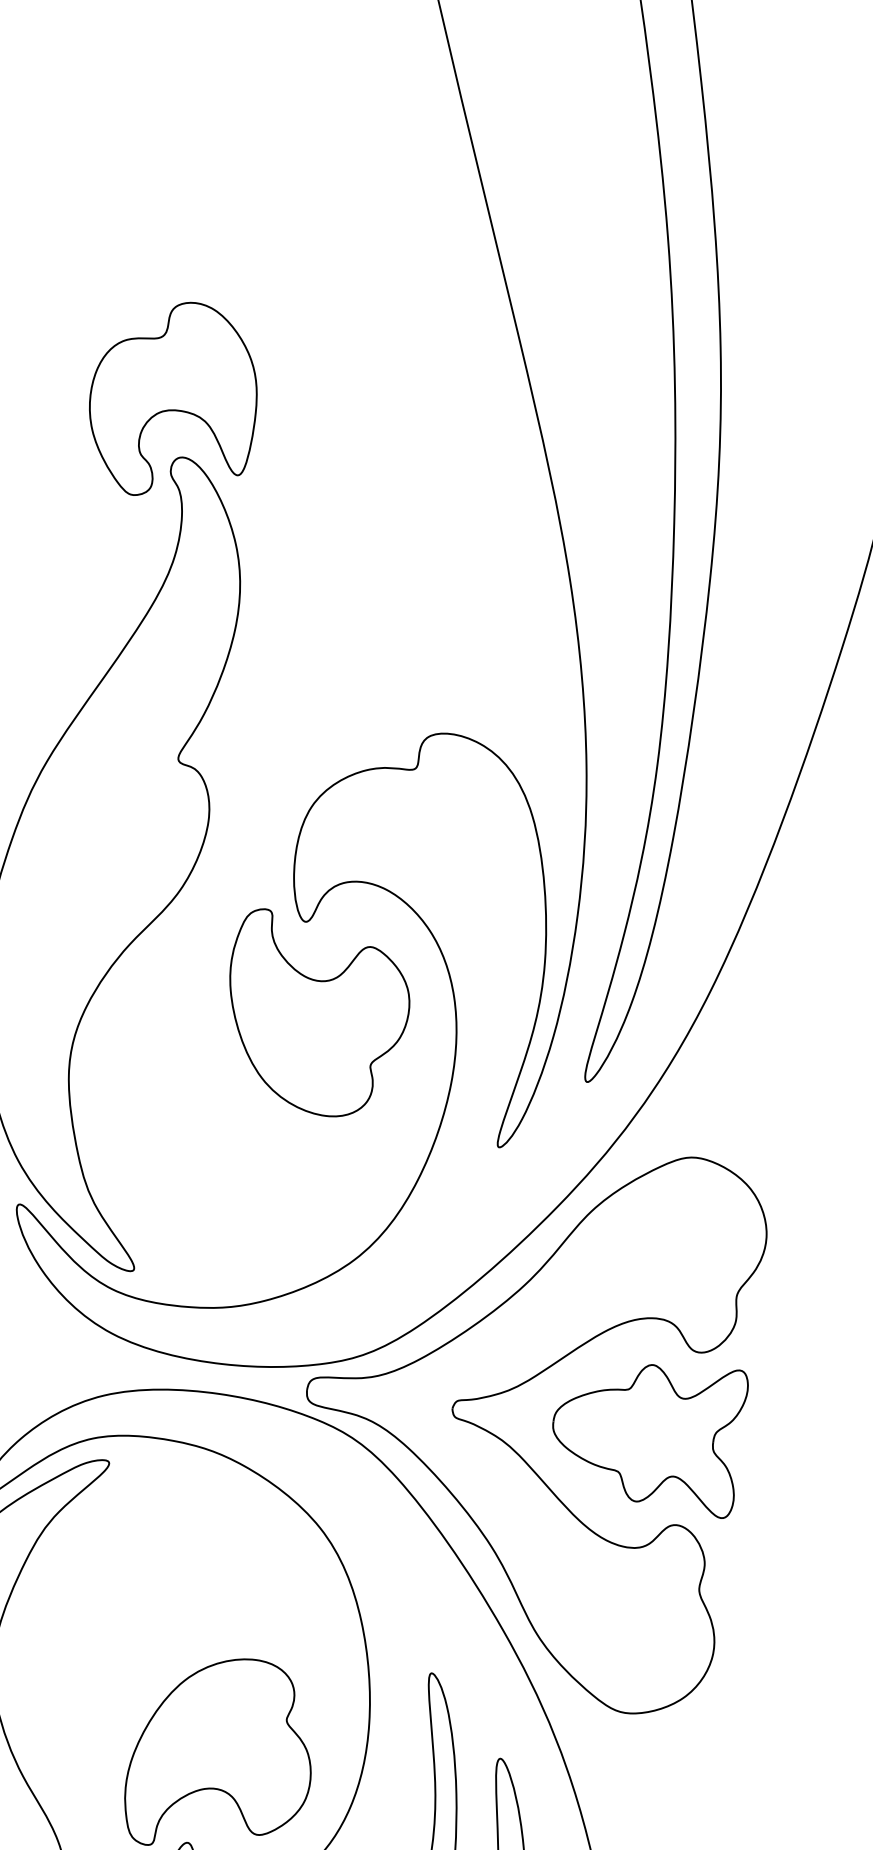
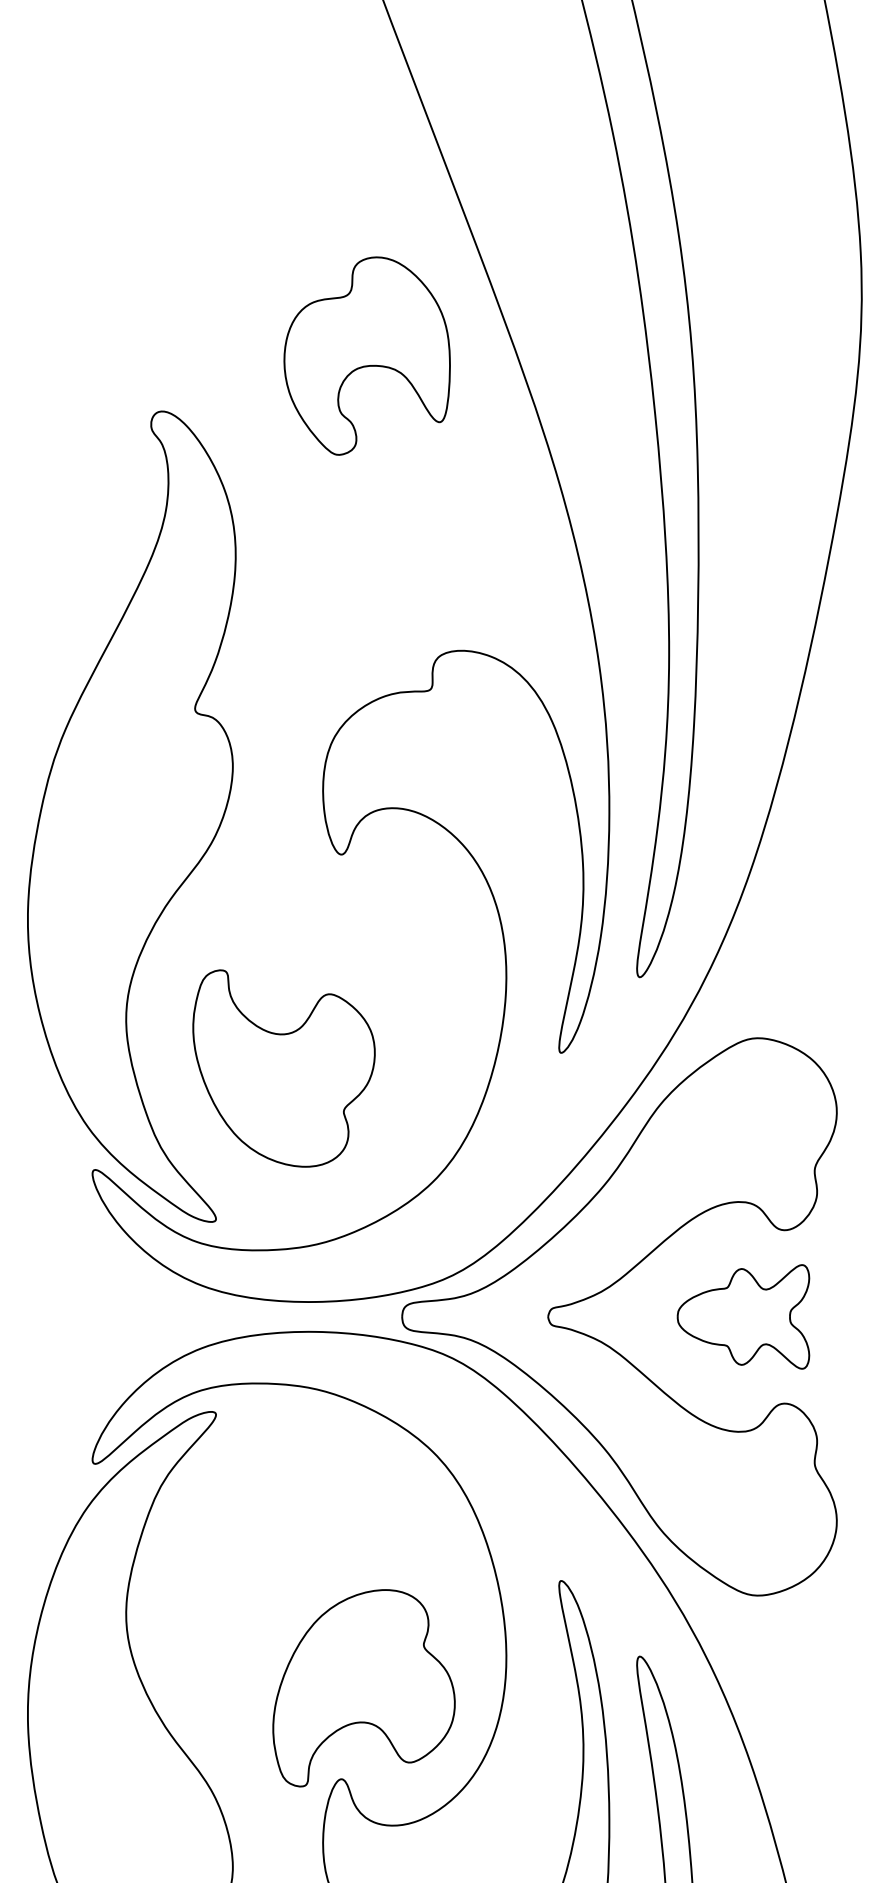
part: (173, 399) -> (366, 355), moved
part: (315, 1015) -> (283, 1068), moved
part: (647, 1433) -> (743, 1316), size x0.7

